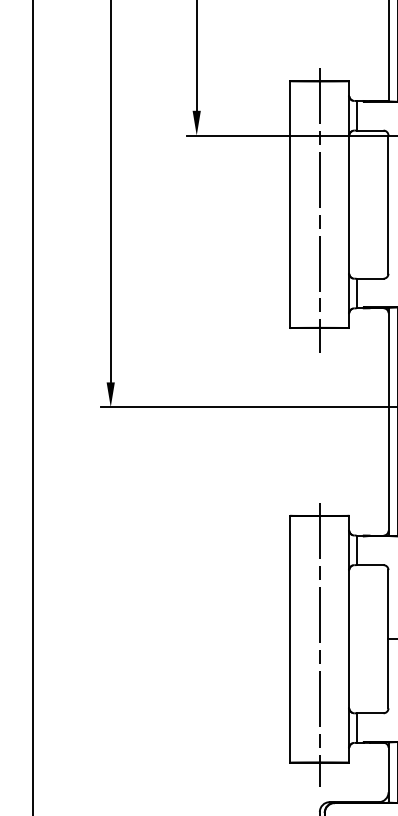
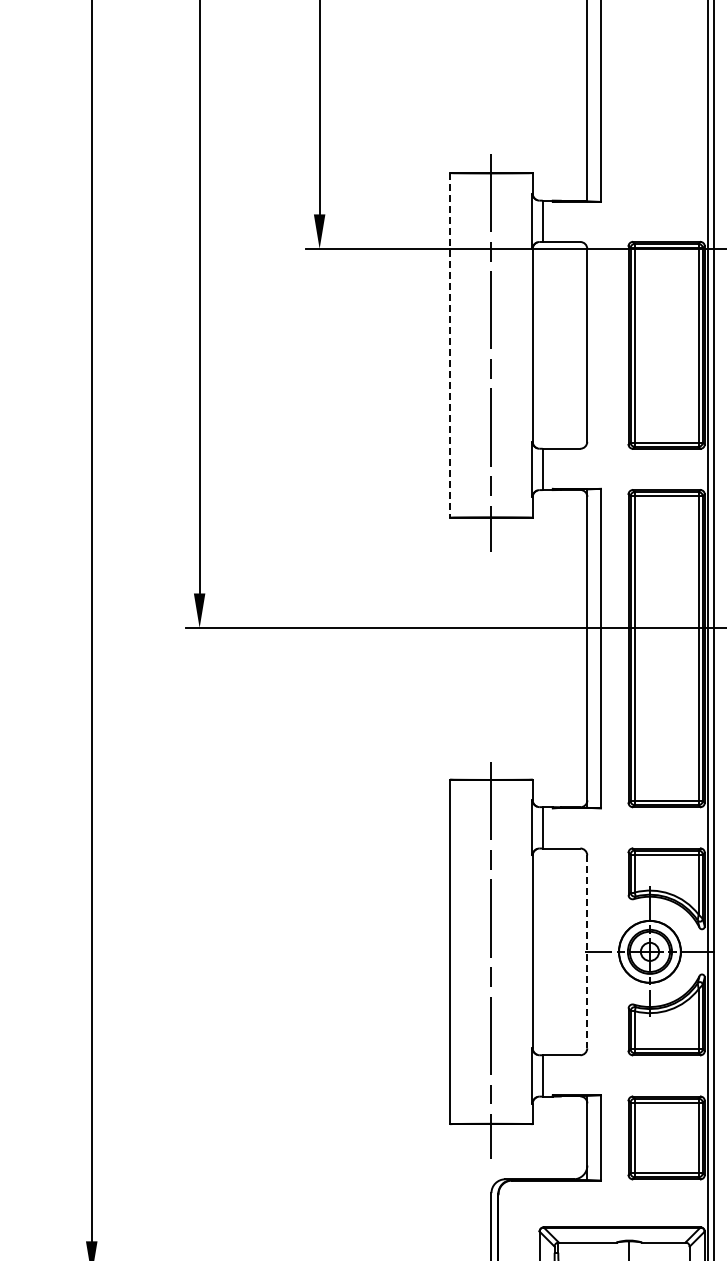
line: (290, 204) -> (450, 345), solid -> dashed
line: (388, 639) -> (587, 952), solid -> dashed

